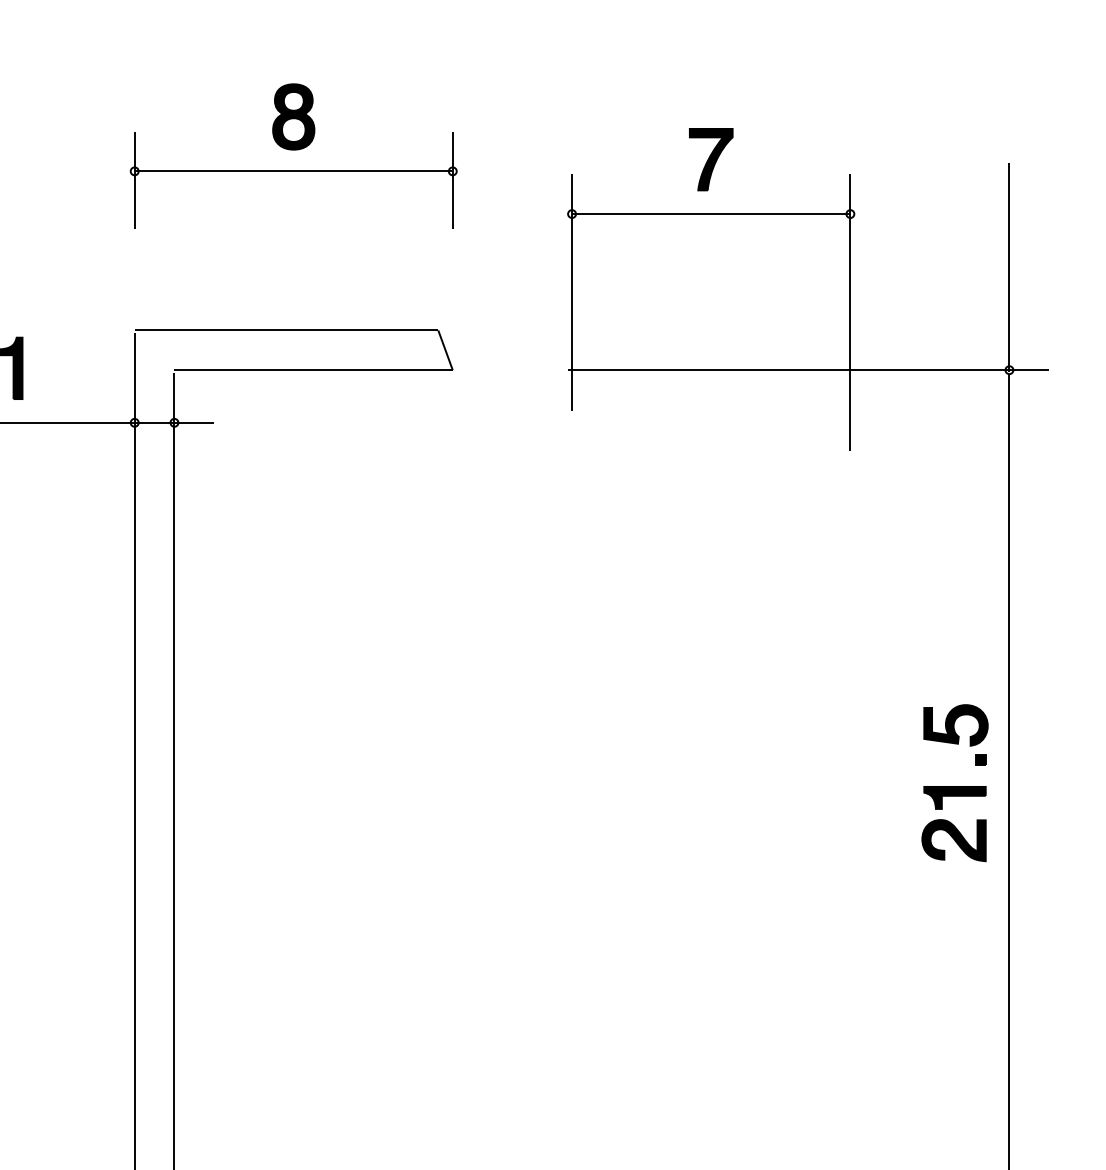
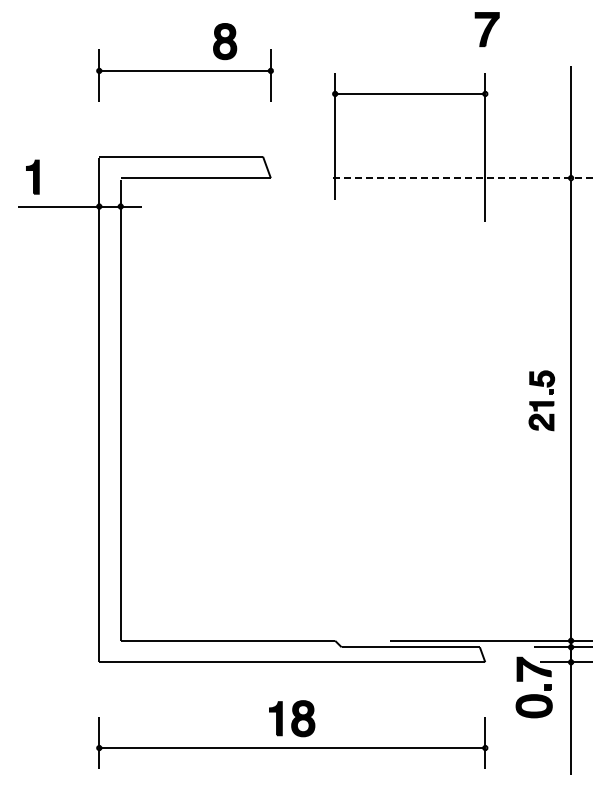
part: (294, 116) -> (225, 41), moved
part: (709, 159) -> (486, 29), moved
line: (808, 370) -> (462, 178), solid -> dashed
part: (954, 782) -> (541, 400), size x0.7

